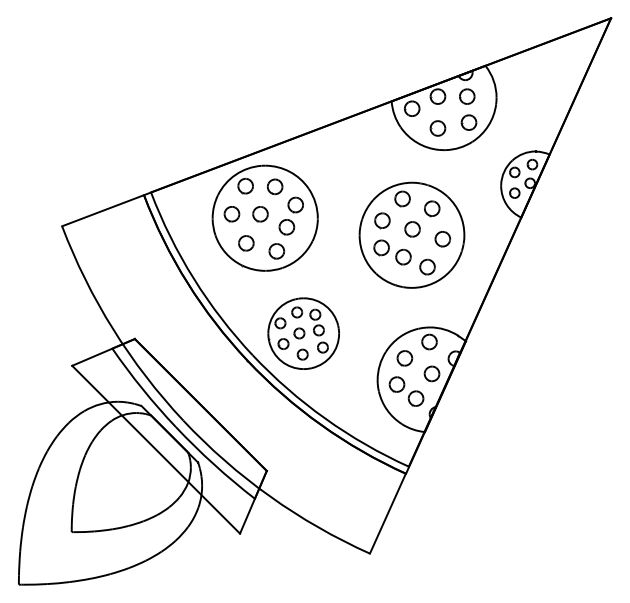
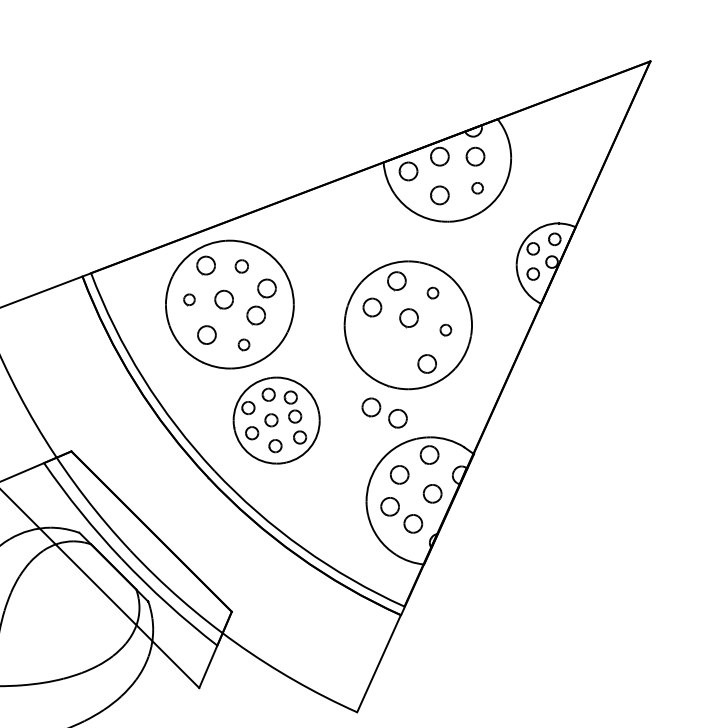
part: (468, 122) -> (477, 188), size x0.6
part: (274, 186) -> (241, 265), size x0.7
part: (432, 208) -> (433, 292), size x0.6
part: (231, 214) -> (188, 300), size x0.6
part: (442, 239) -> (445, 330), size x0.6
part: (276, 251) -> (243, 344), size x0.6
part: (392, 252) -> (384, 413), moved
part: (303, 333) -> (276, 420), moved

